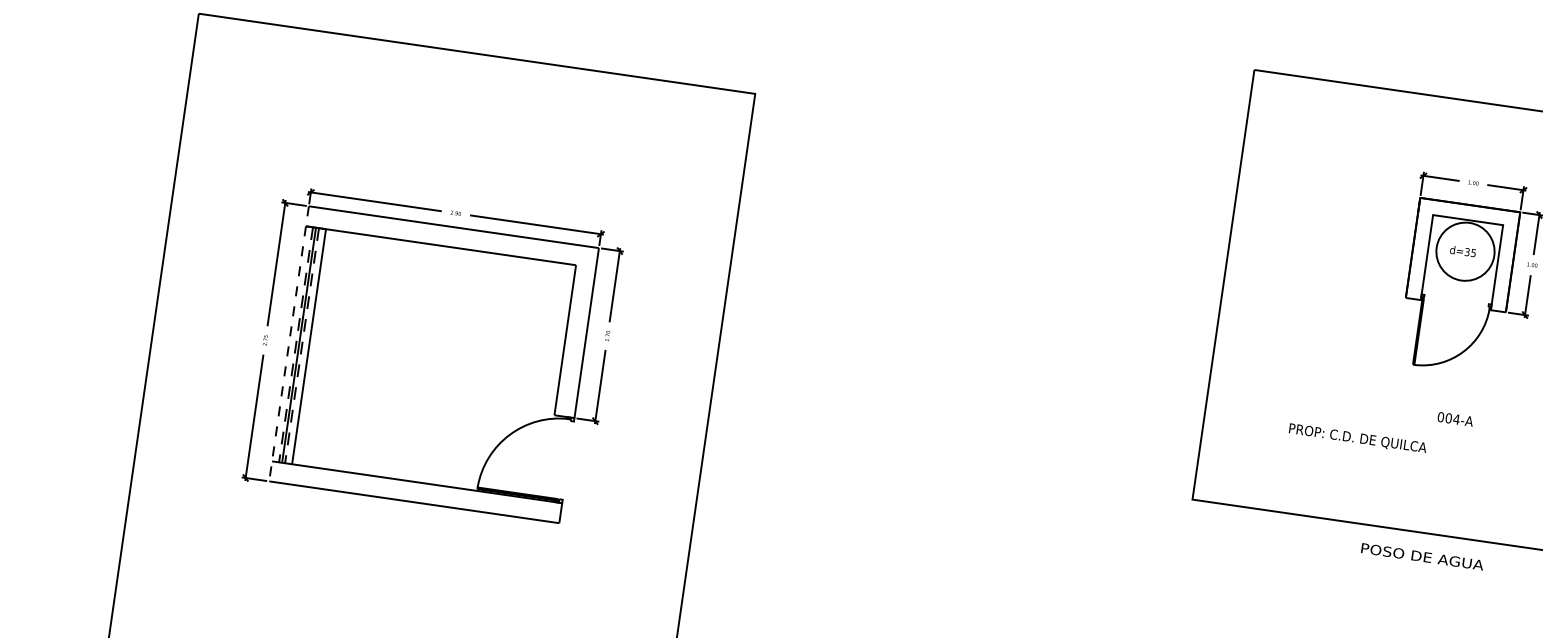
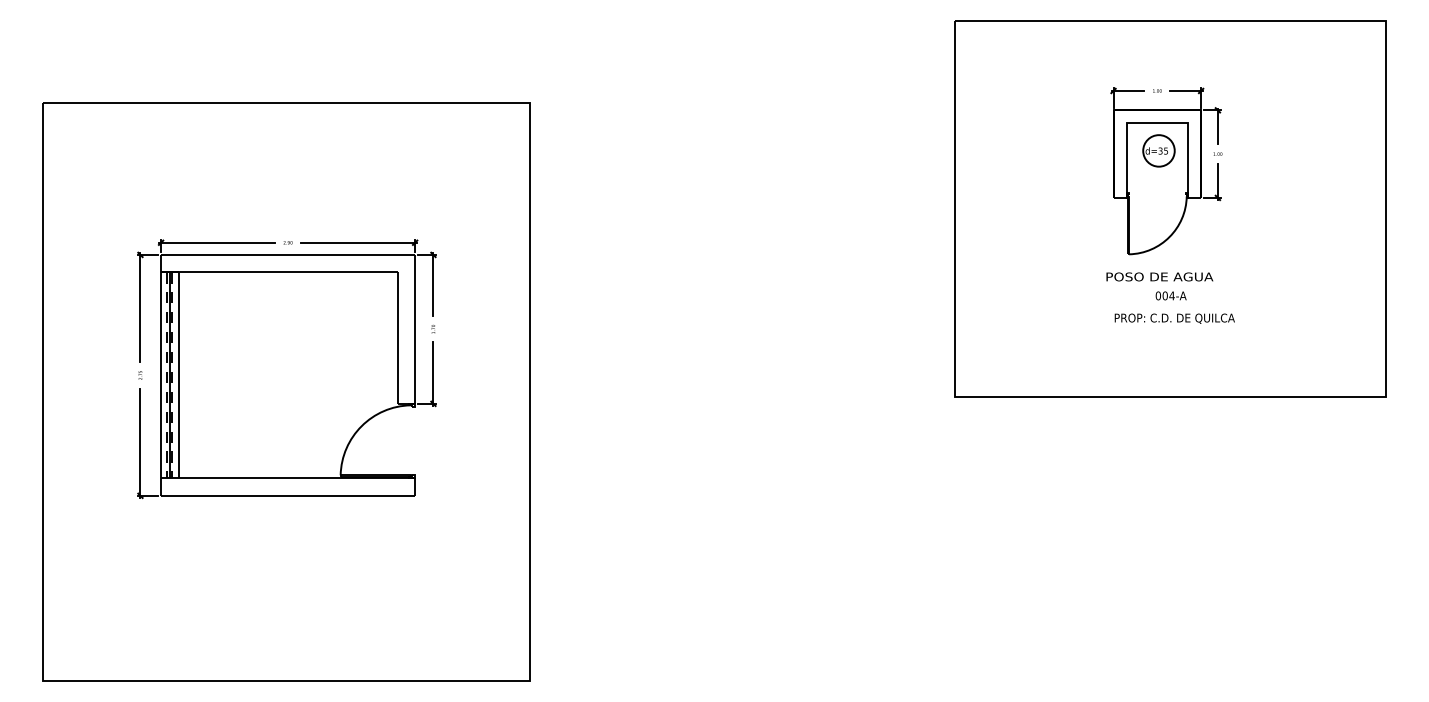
circle: (1465, 251) -> (1158, 150), size x0.62
line: (289, 344) -> (161, 375), dashed -> solid
text: (1357, 438) -> (1174, 318), moved
text: (1422, 556) -> (1159, 276), moved

